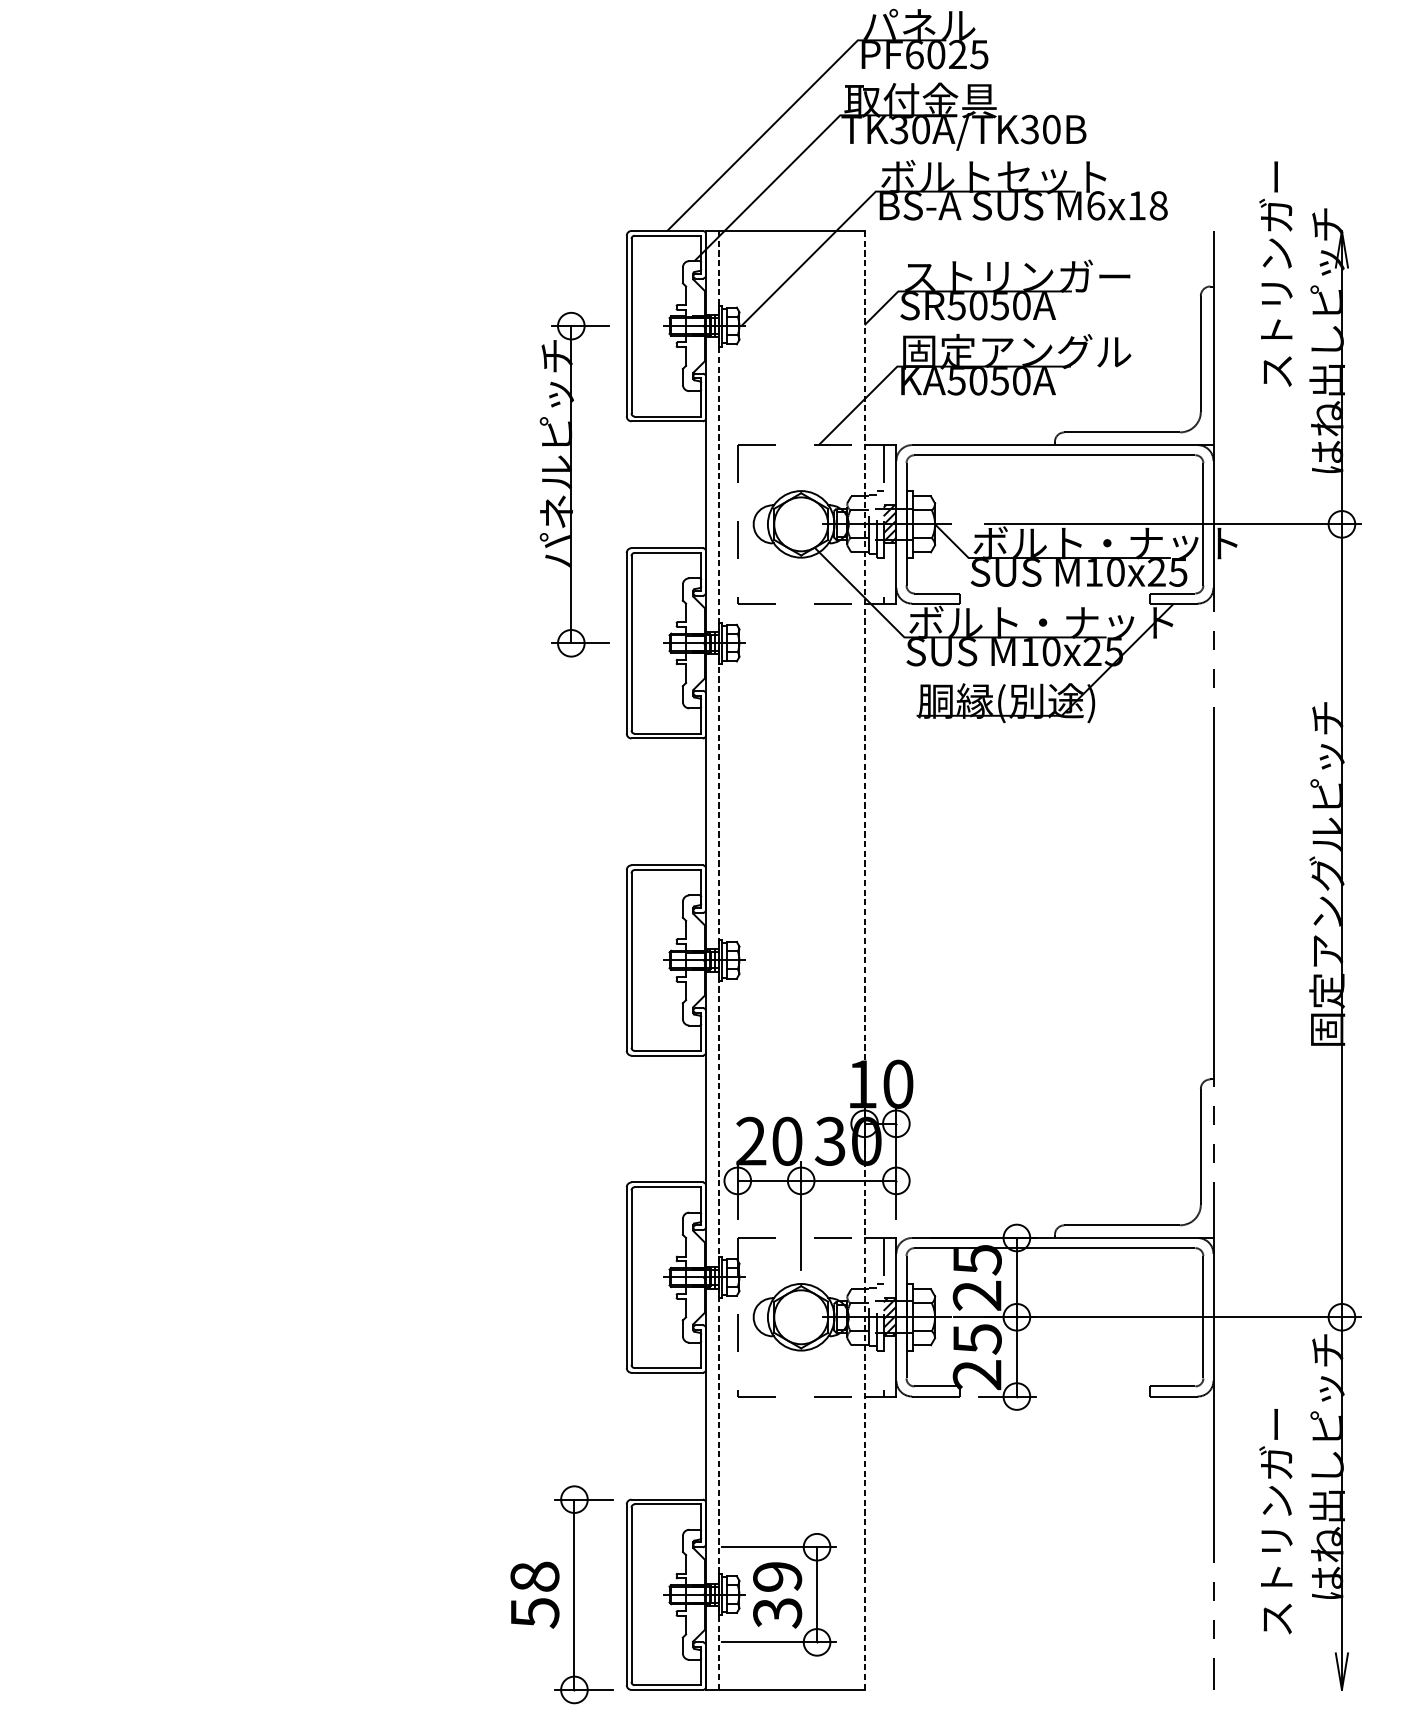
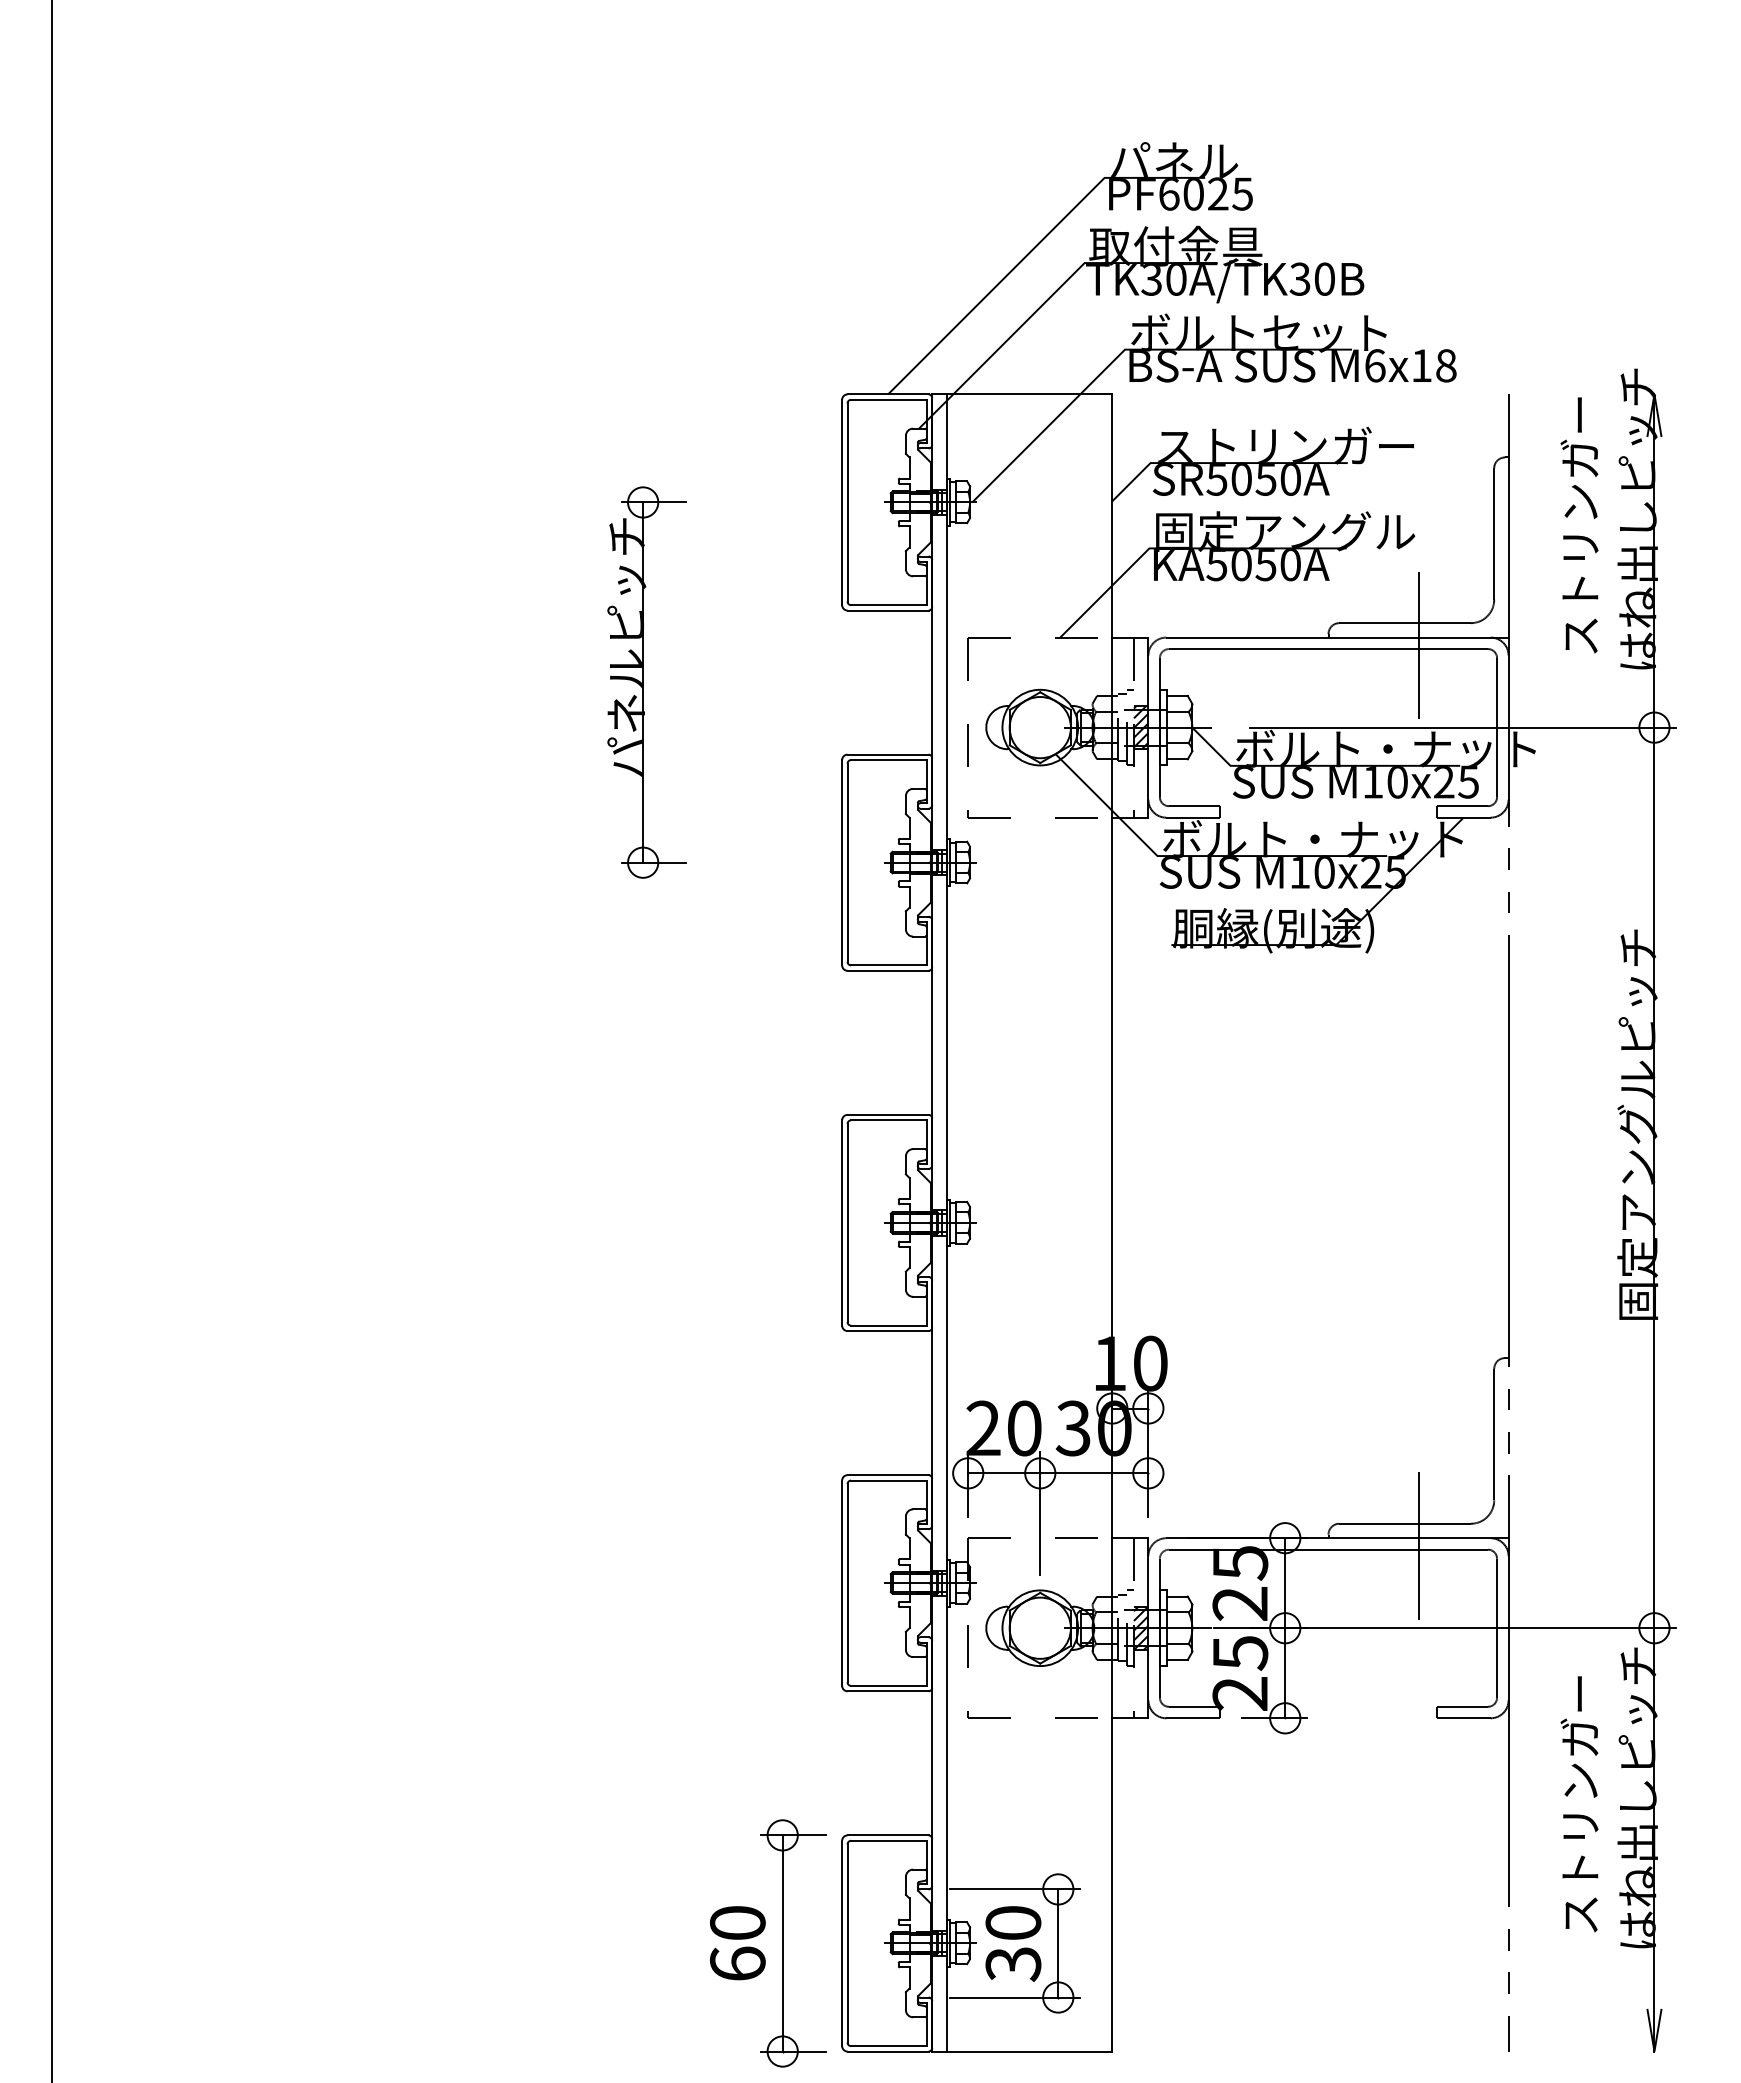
text: (1275, 274) -> (1579, 525), moved
line: (1134, 452) -> (1418, 645), added
part: (574, 484) -> (646, 682), moved
line: (718, 960) -> (946, 1222), dashed -> solid
line: (864, 960) -> (1112, 1222), dashed -> solid
line: (1134, 1244) -> (1418, 1545), added
text: (1275, 1521) -> (1579, 1804), moved
text: (777, 1577) -> (1013, 1923), 39 -> 30
text: (534, 1595) -> (737, 1944), 58 -> 60

